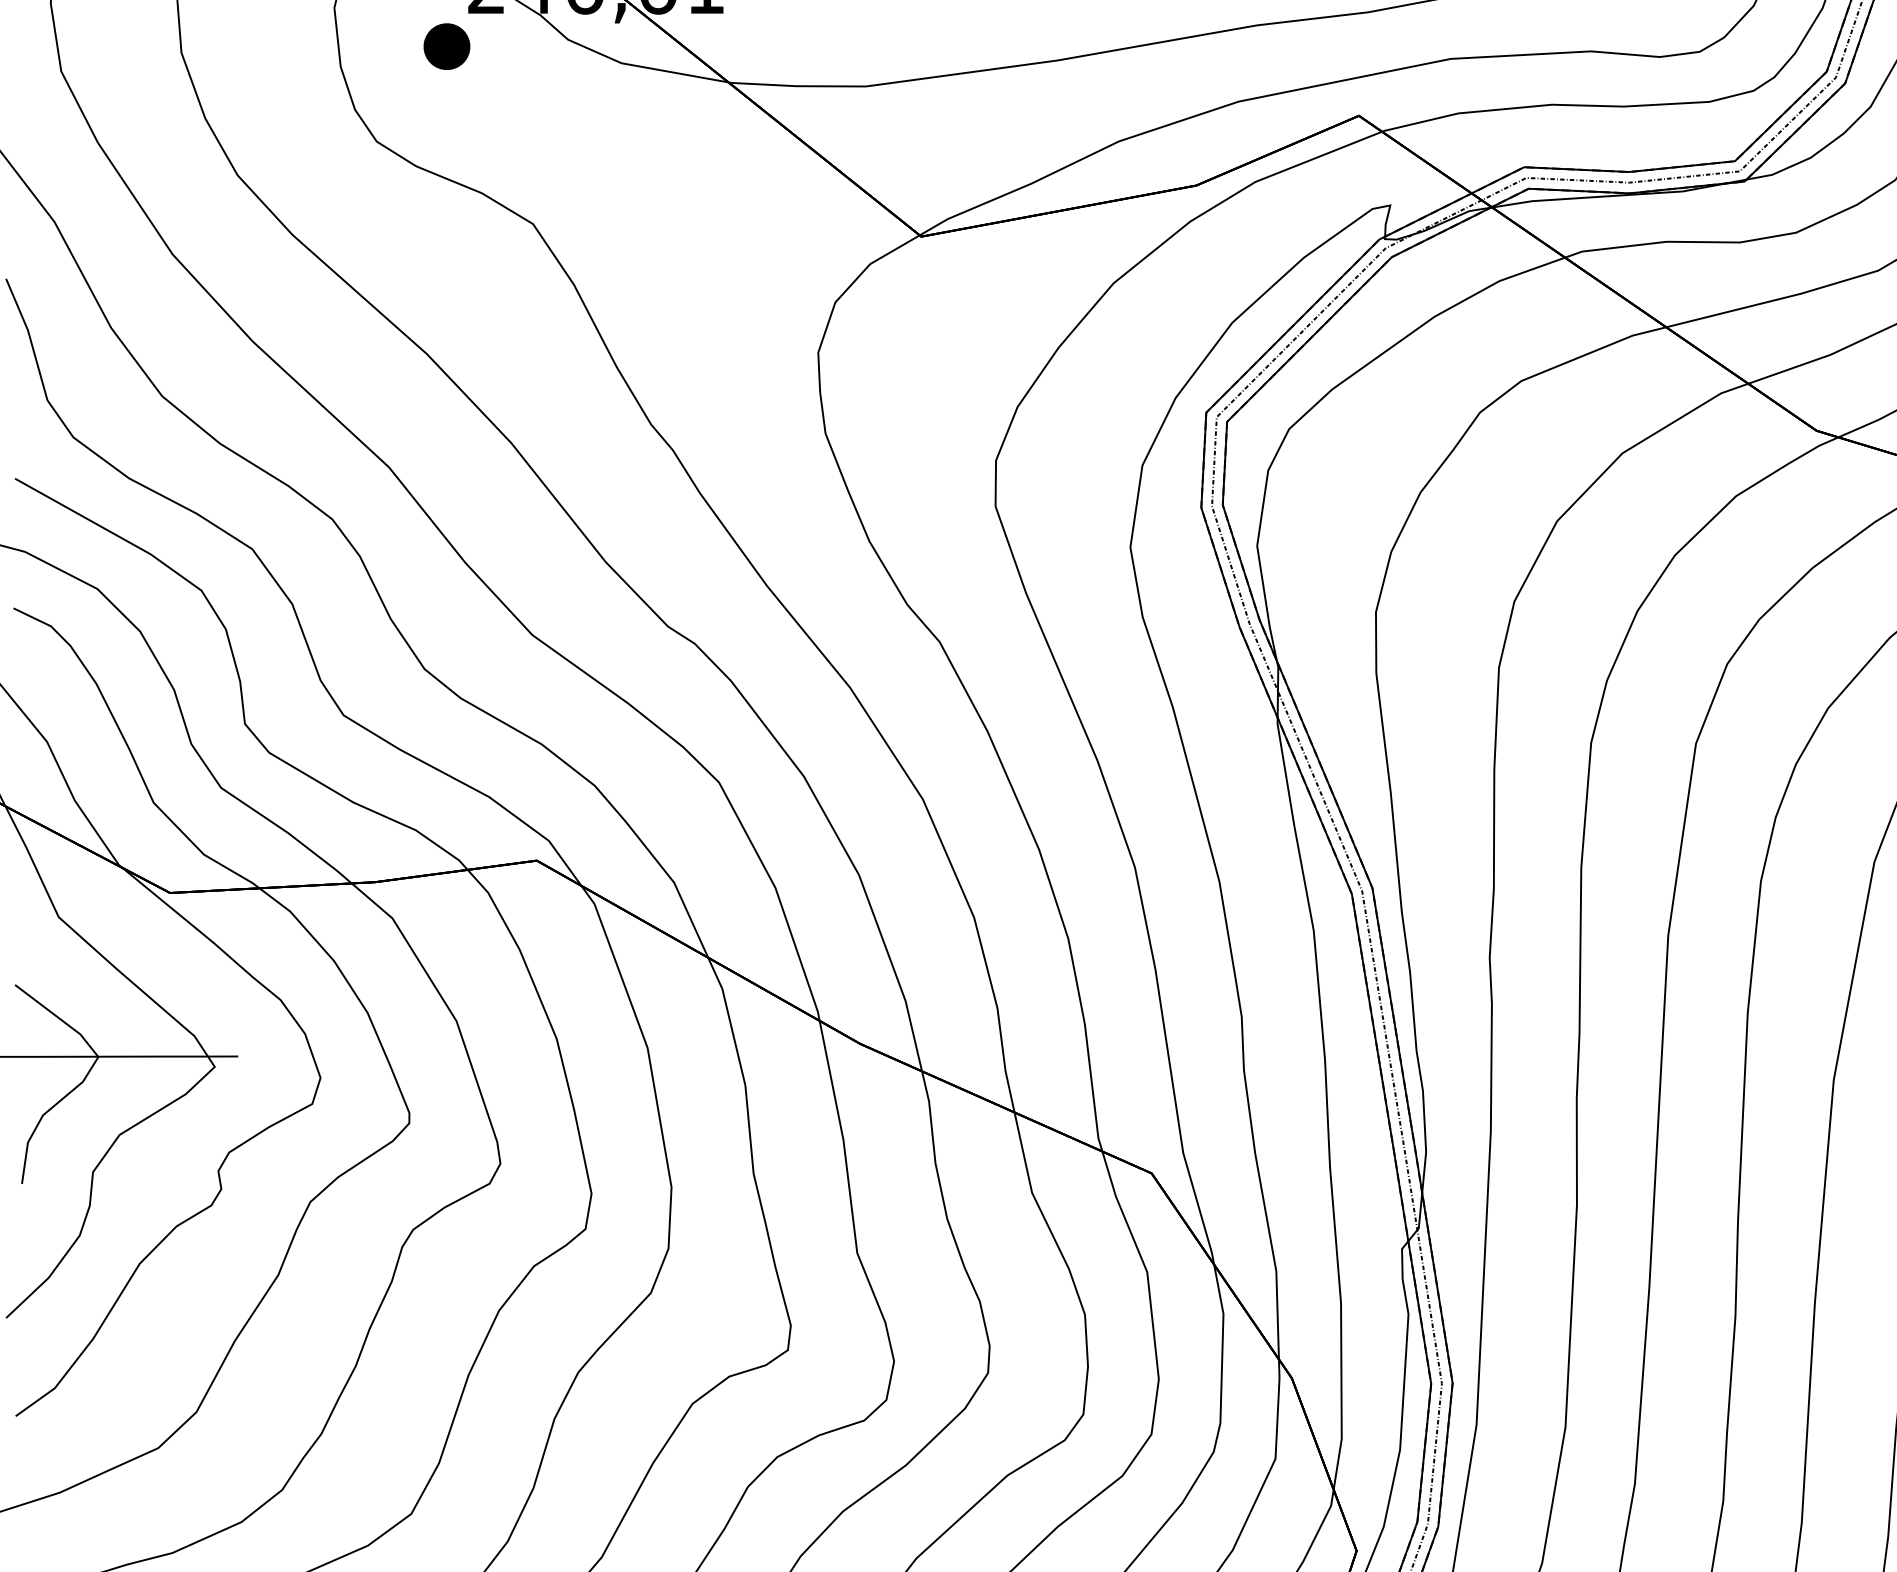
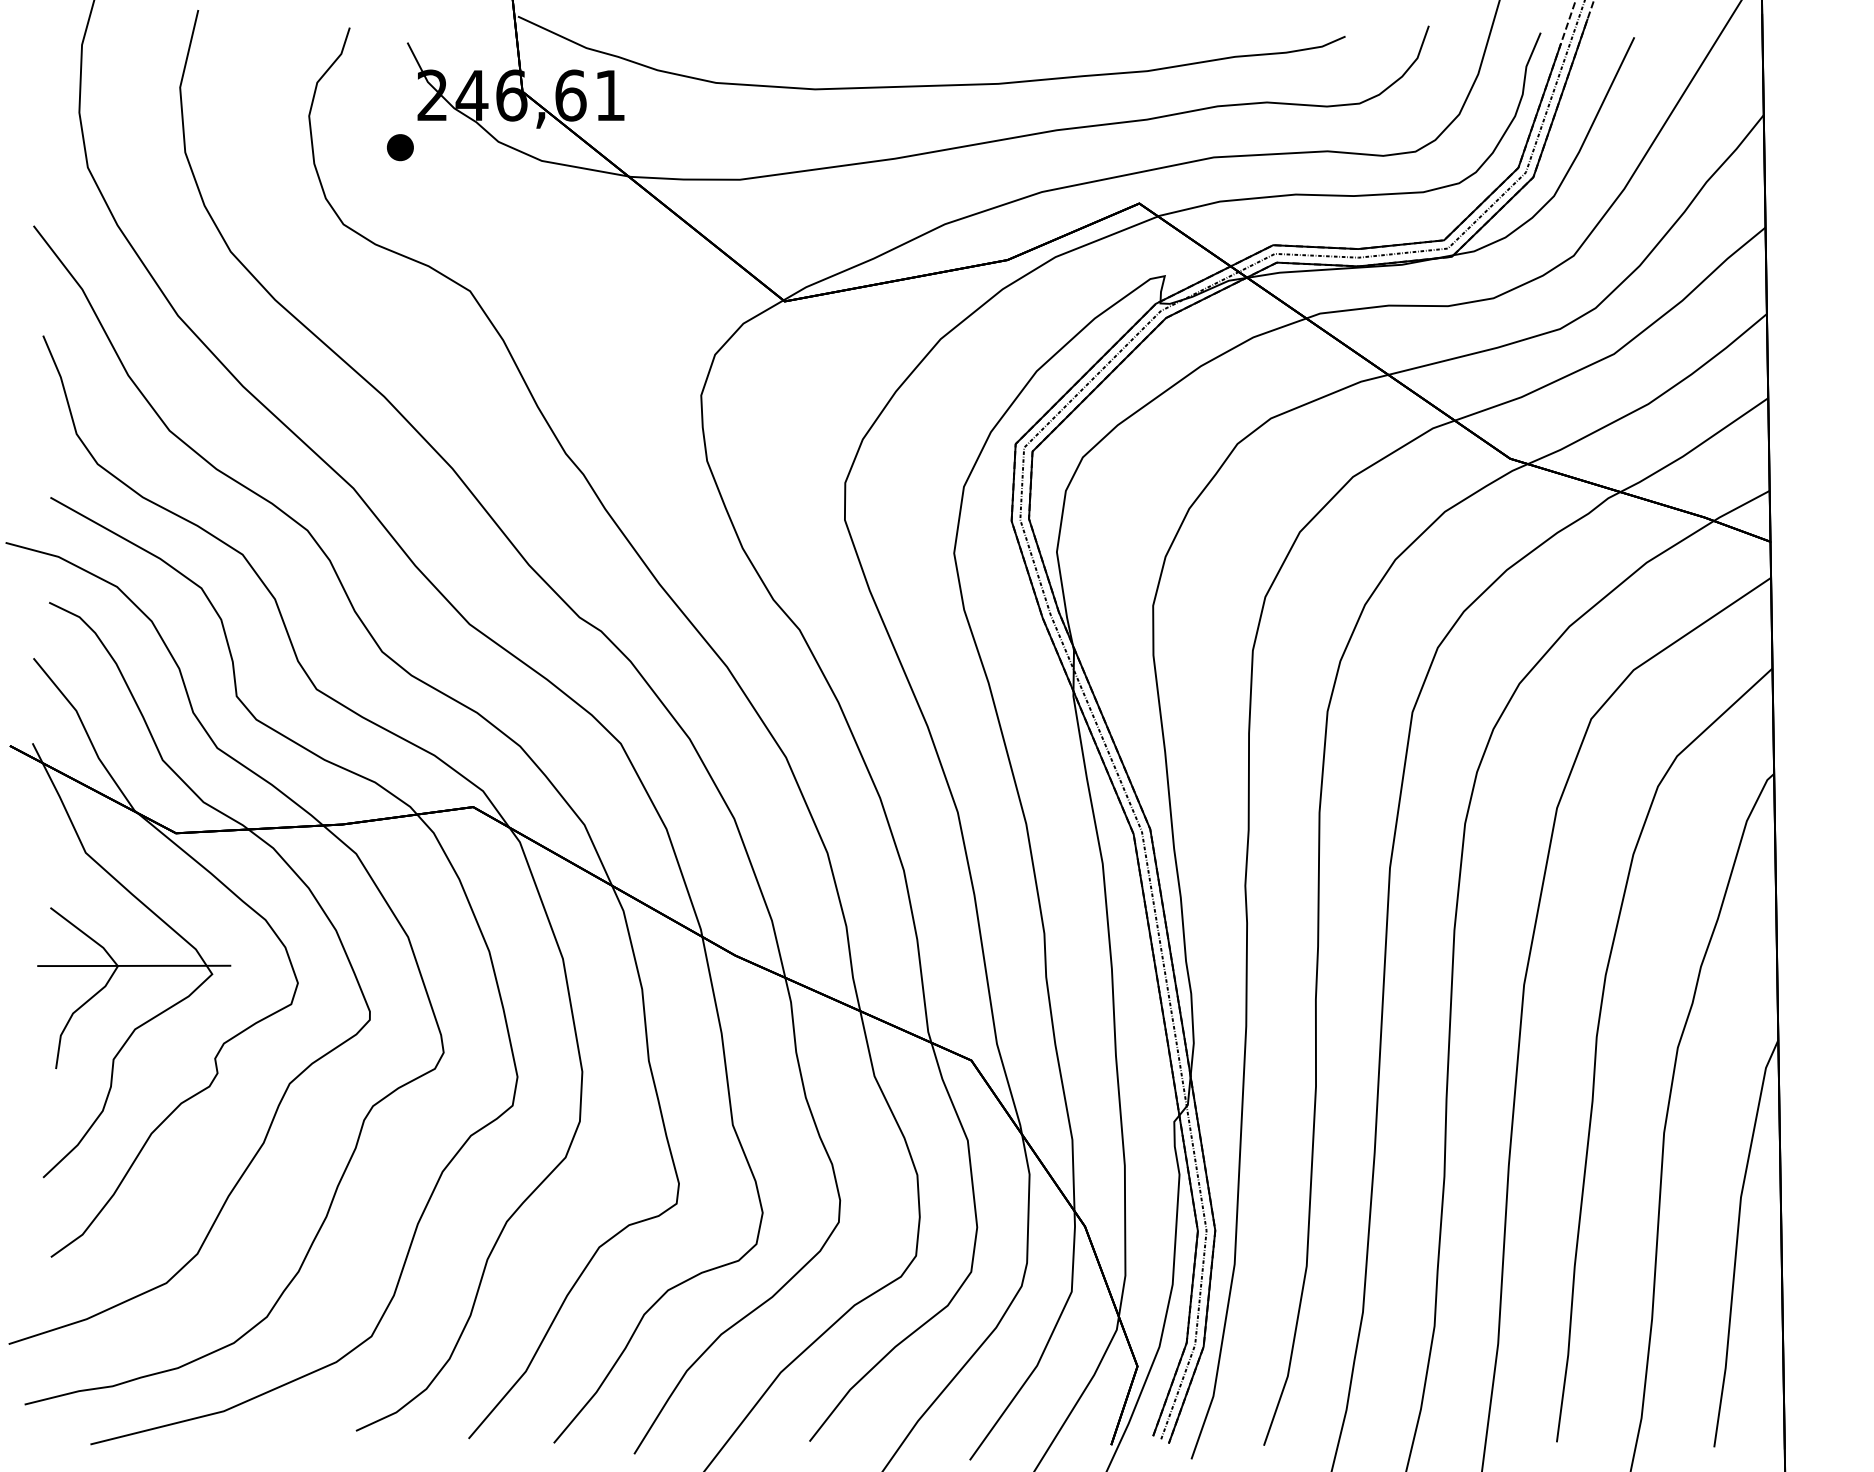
part: (447, 46) -> (400, 147), size x0.71

